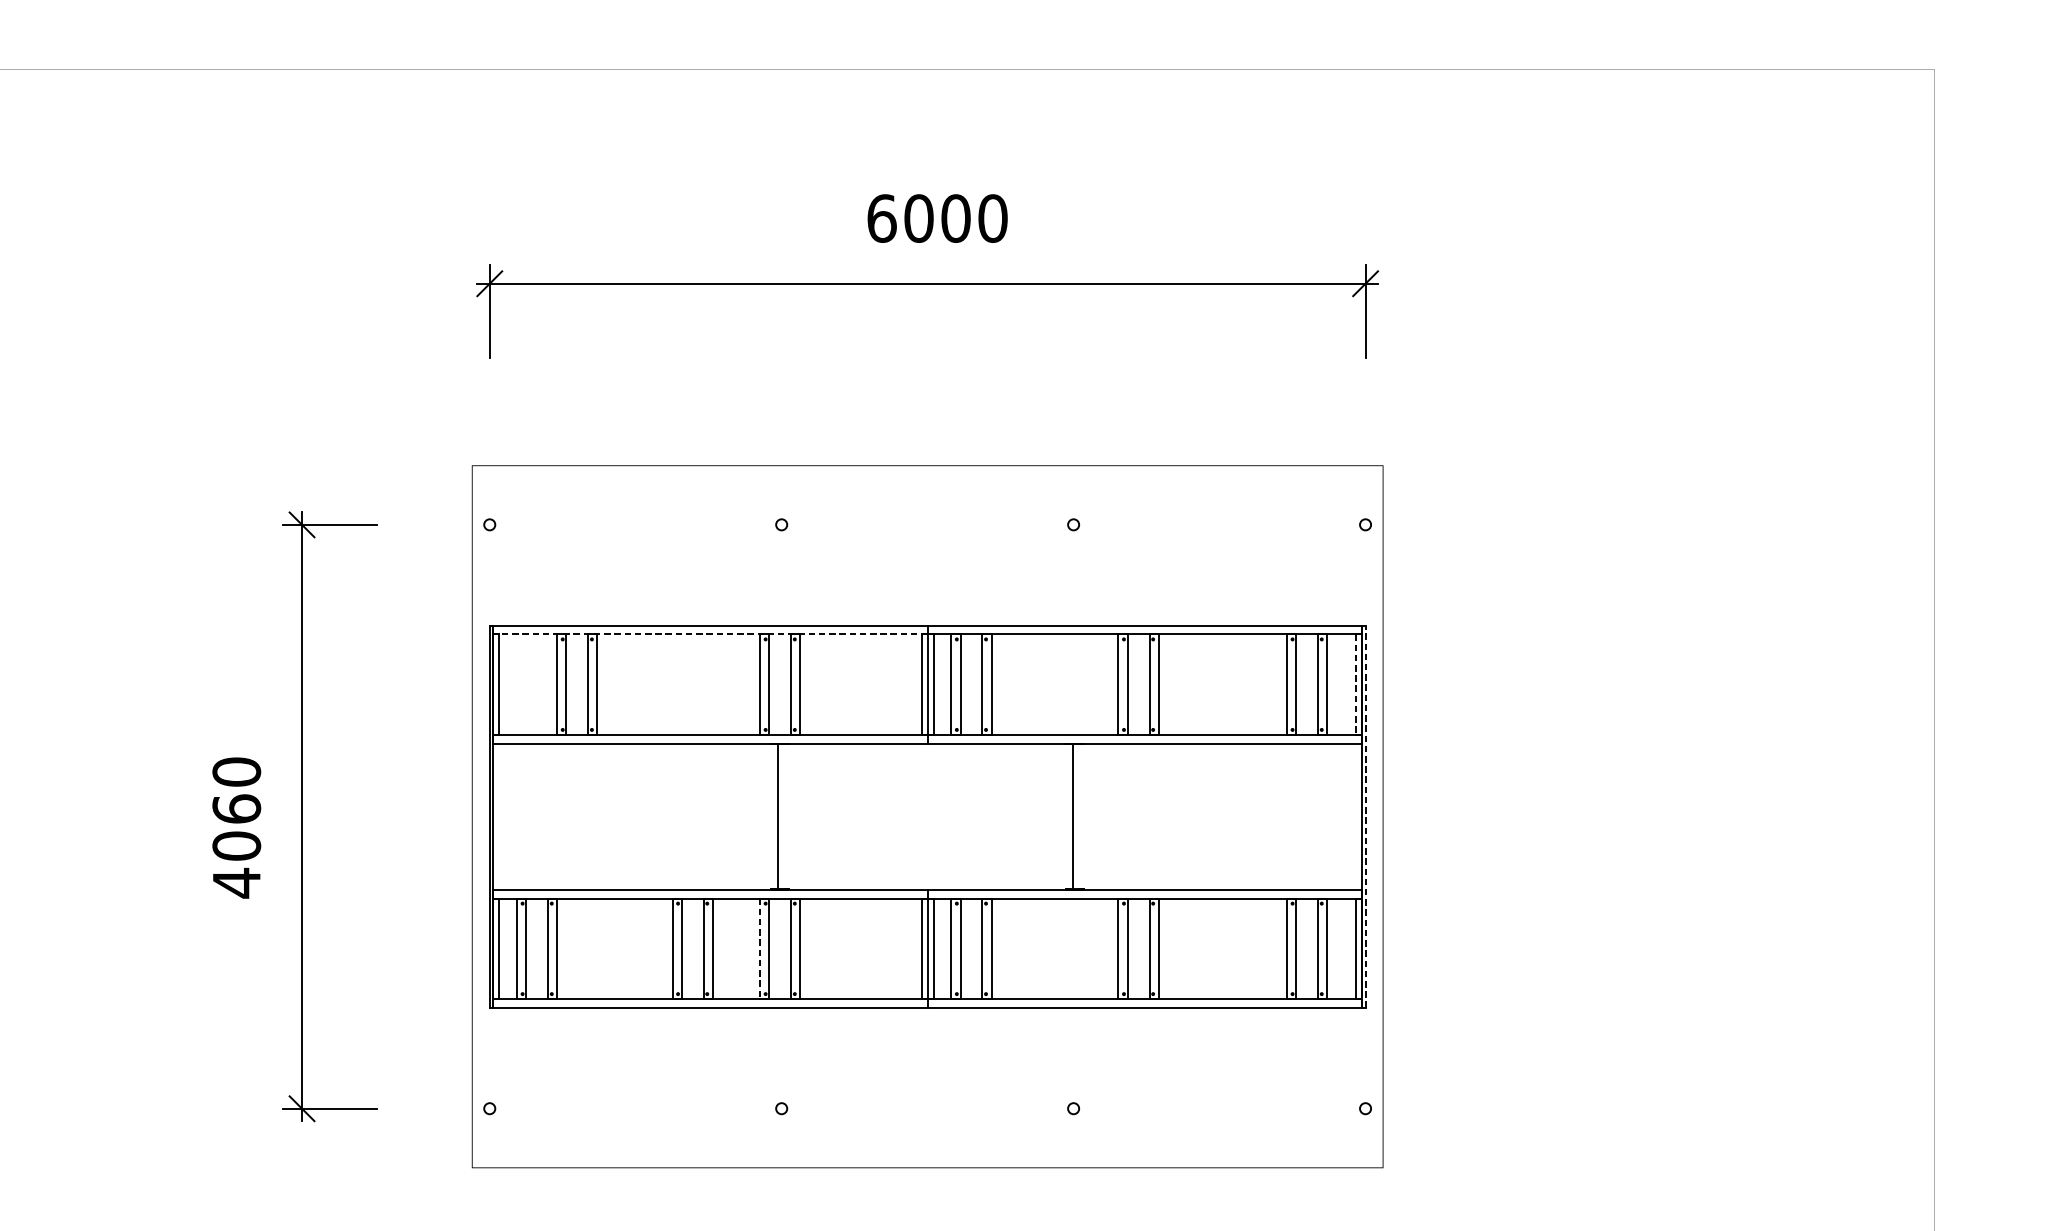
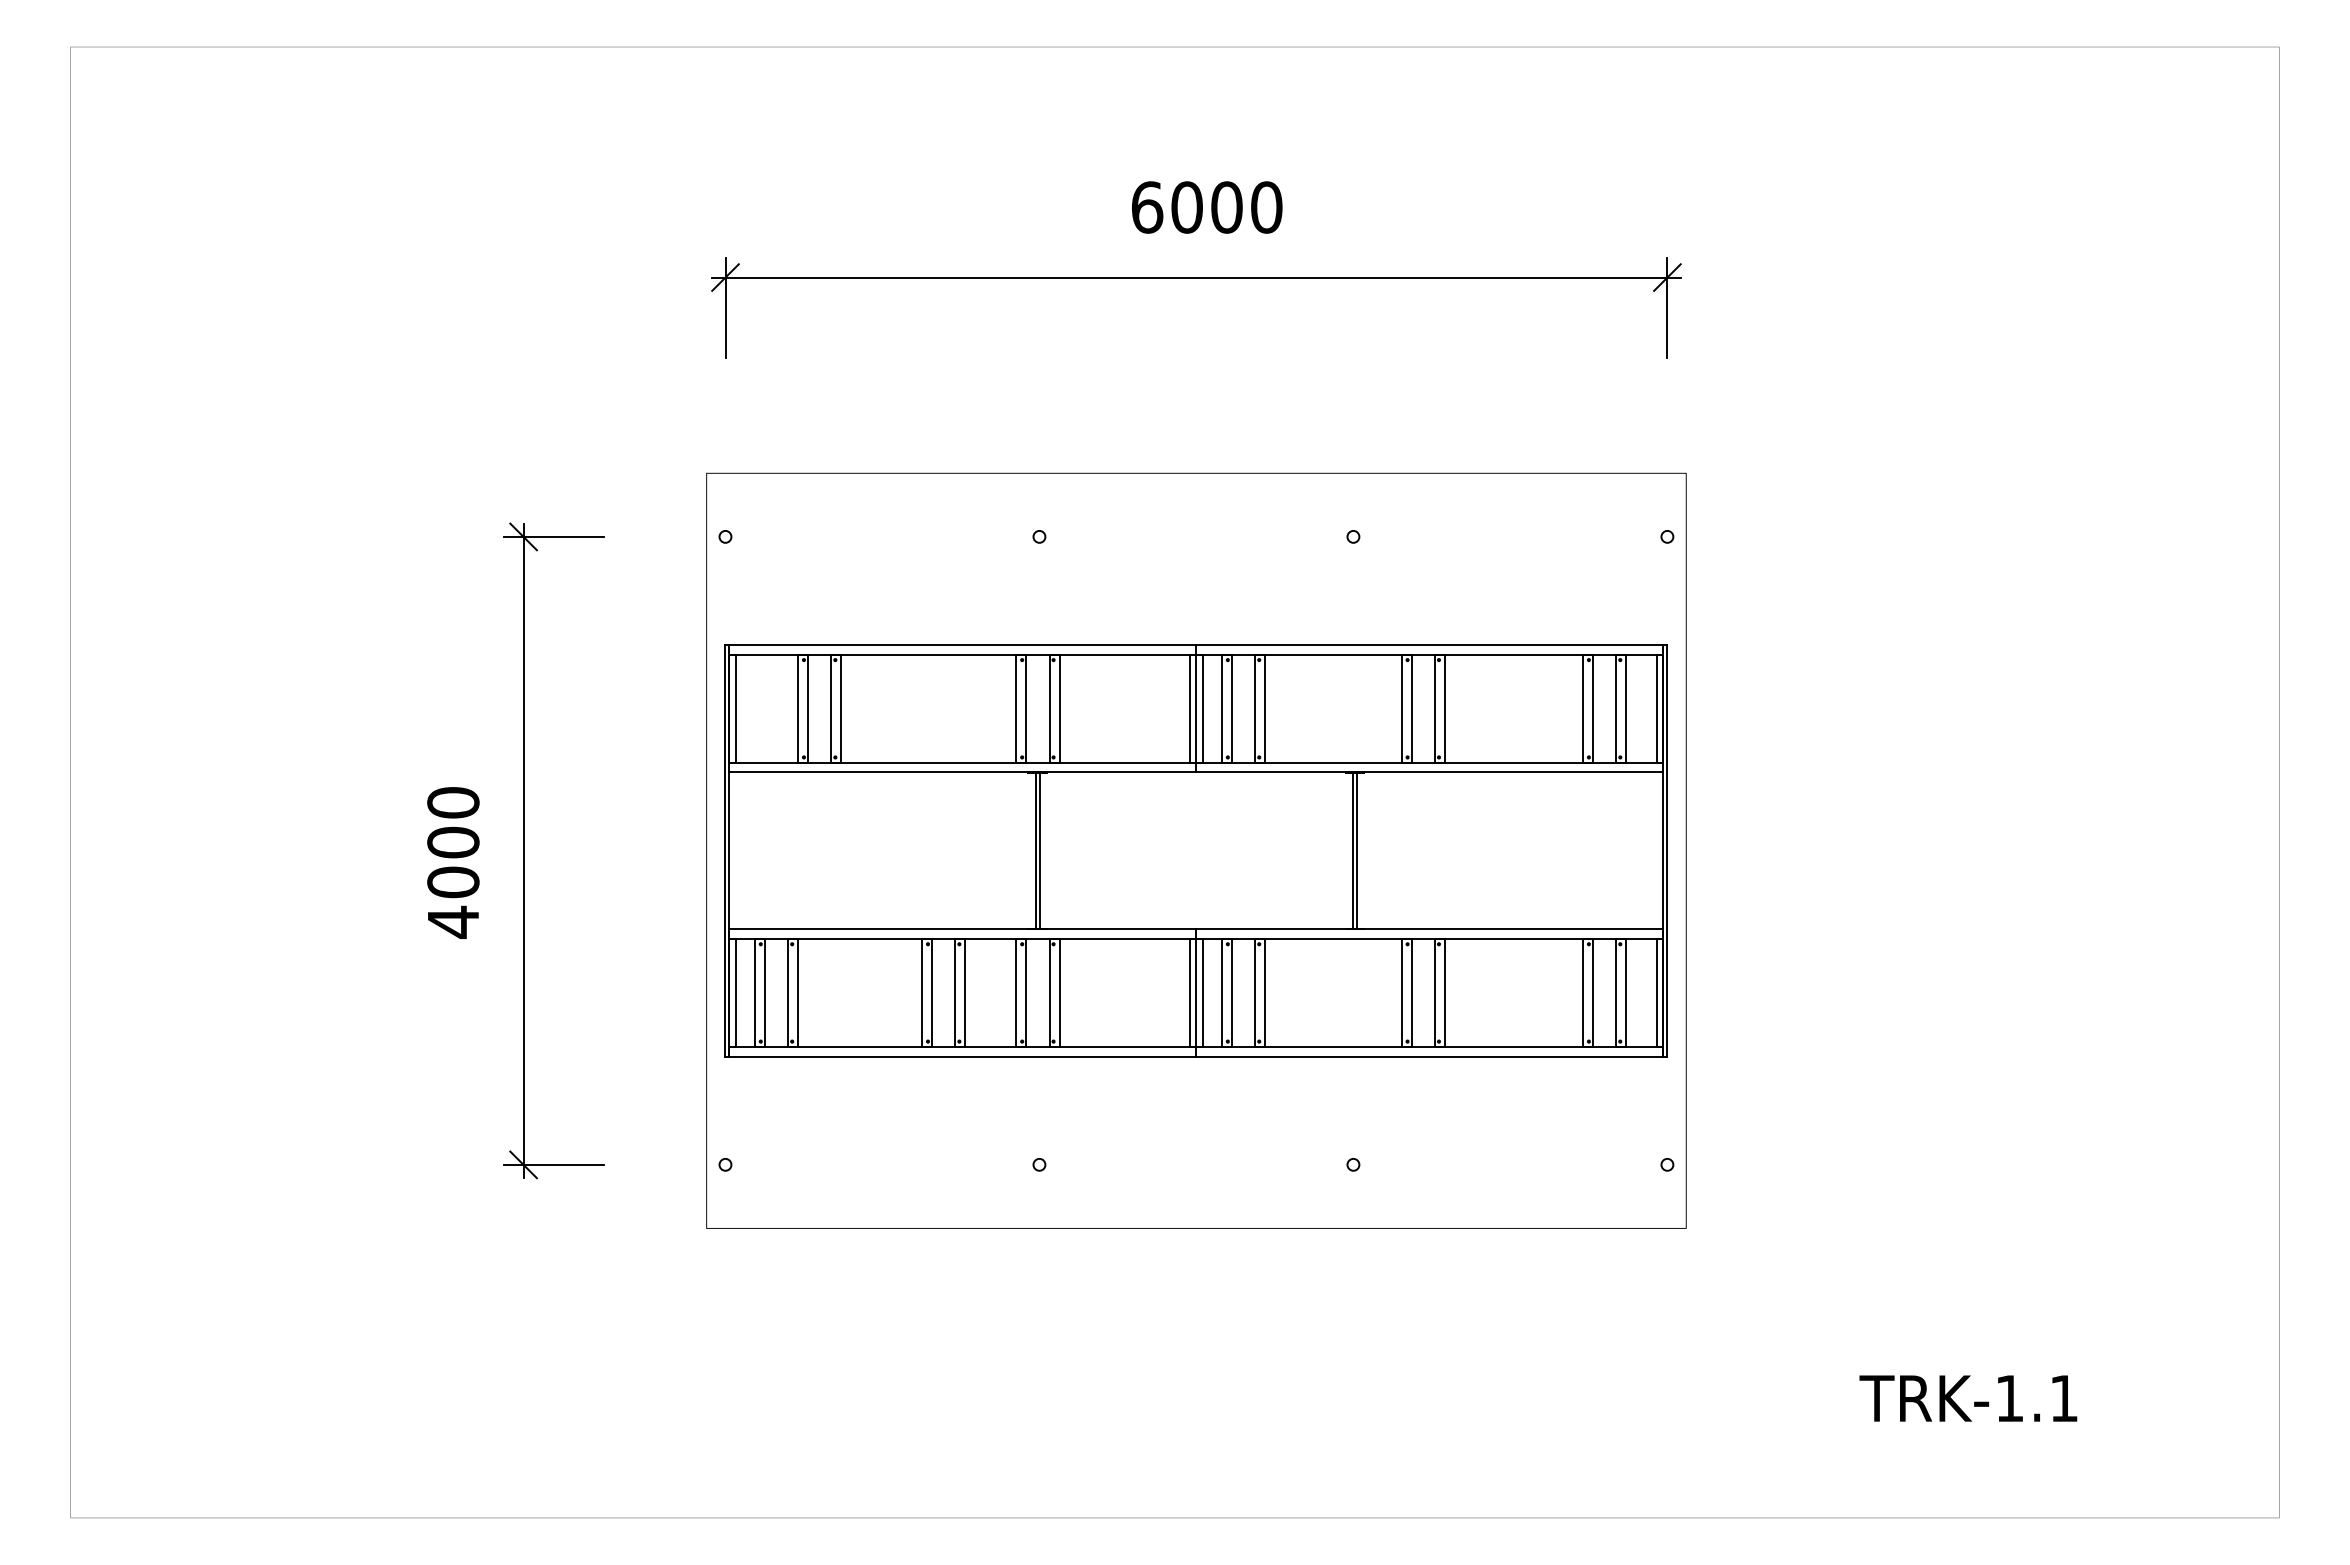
line: (710, 634) -> (962, 654), dashed -> solid
line: (1356, 685) -> (1657, 709), dashed -> solid
text: (236, 809) -> (453, 842), 4060 -> 4000
line: (781, 816) -> (1039, 850), added
line: (1076, 816) -> (1356, 850), added
line: (1365, 816) -> (1667, 850), dashed -> solid
line: (760, 949) -> (1016, 993), dashed -> solid

